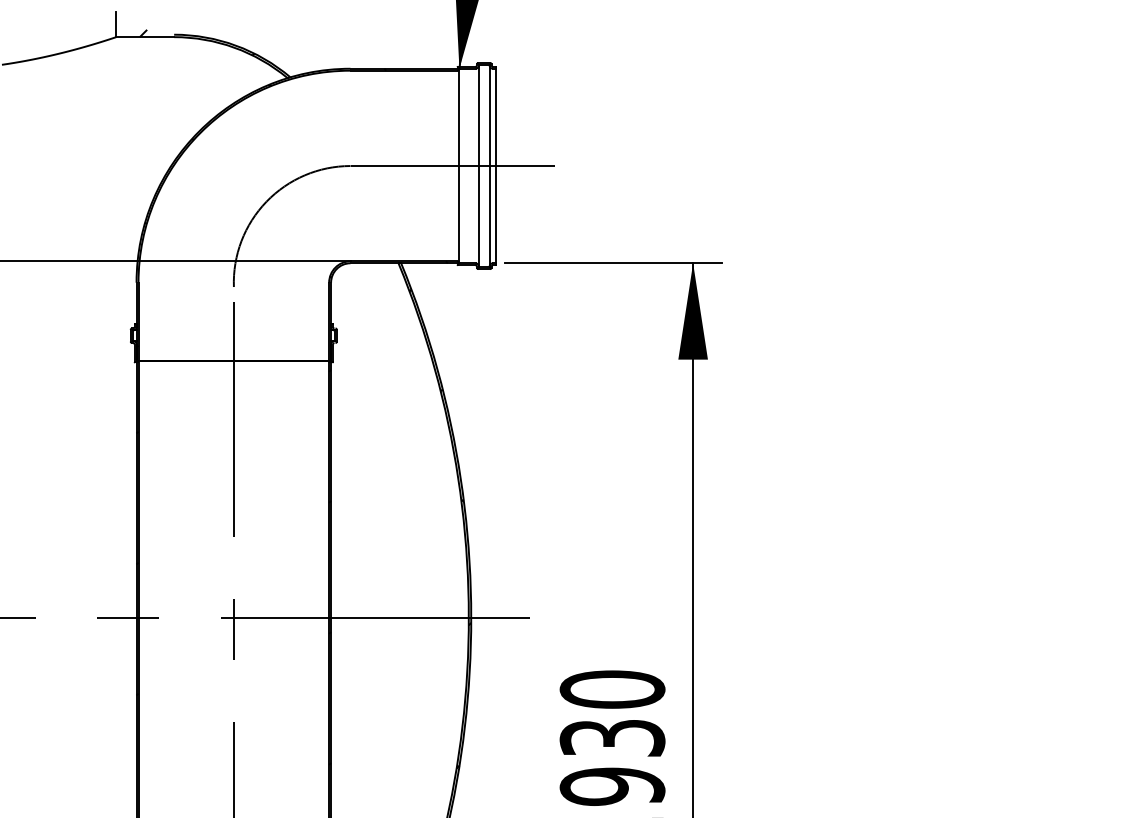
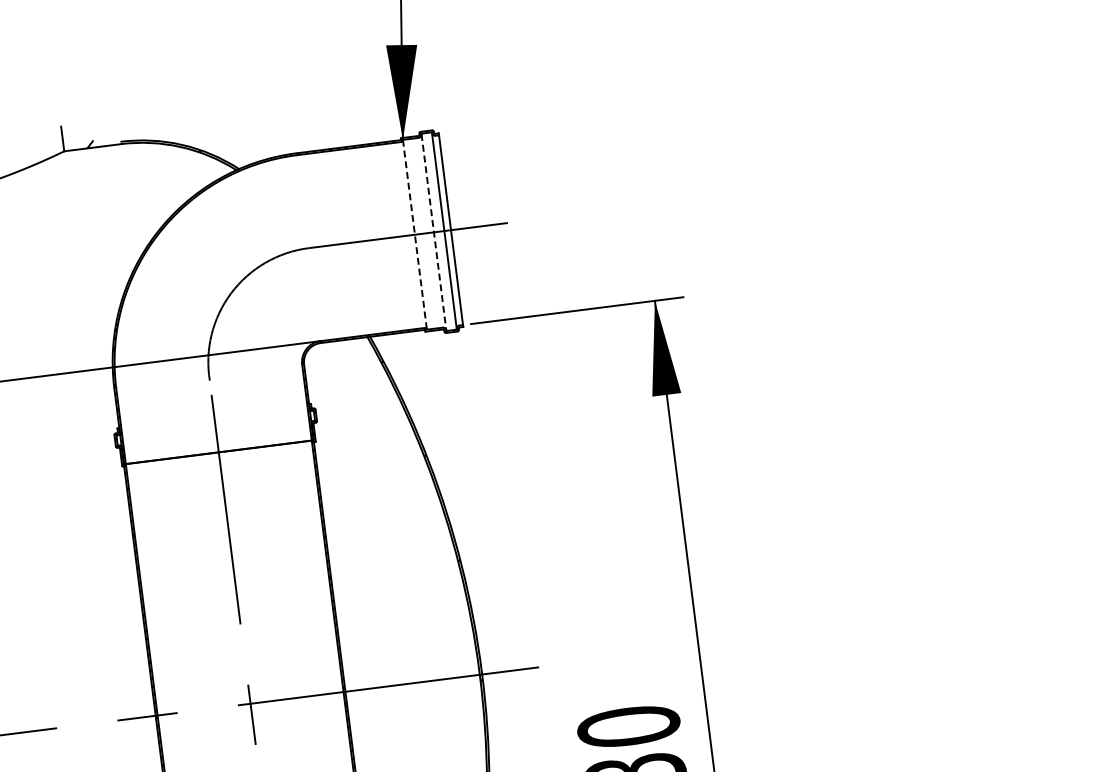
line: (459, 166) -> (415, 235), solid -> dashed
line: (478, 166) -> (433, 232), solid -> dashed

